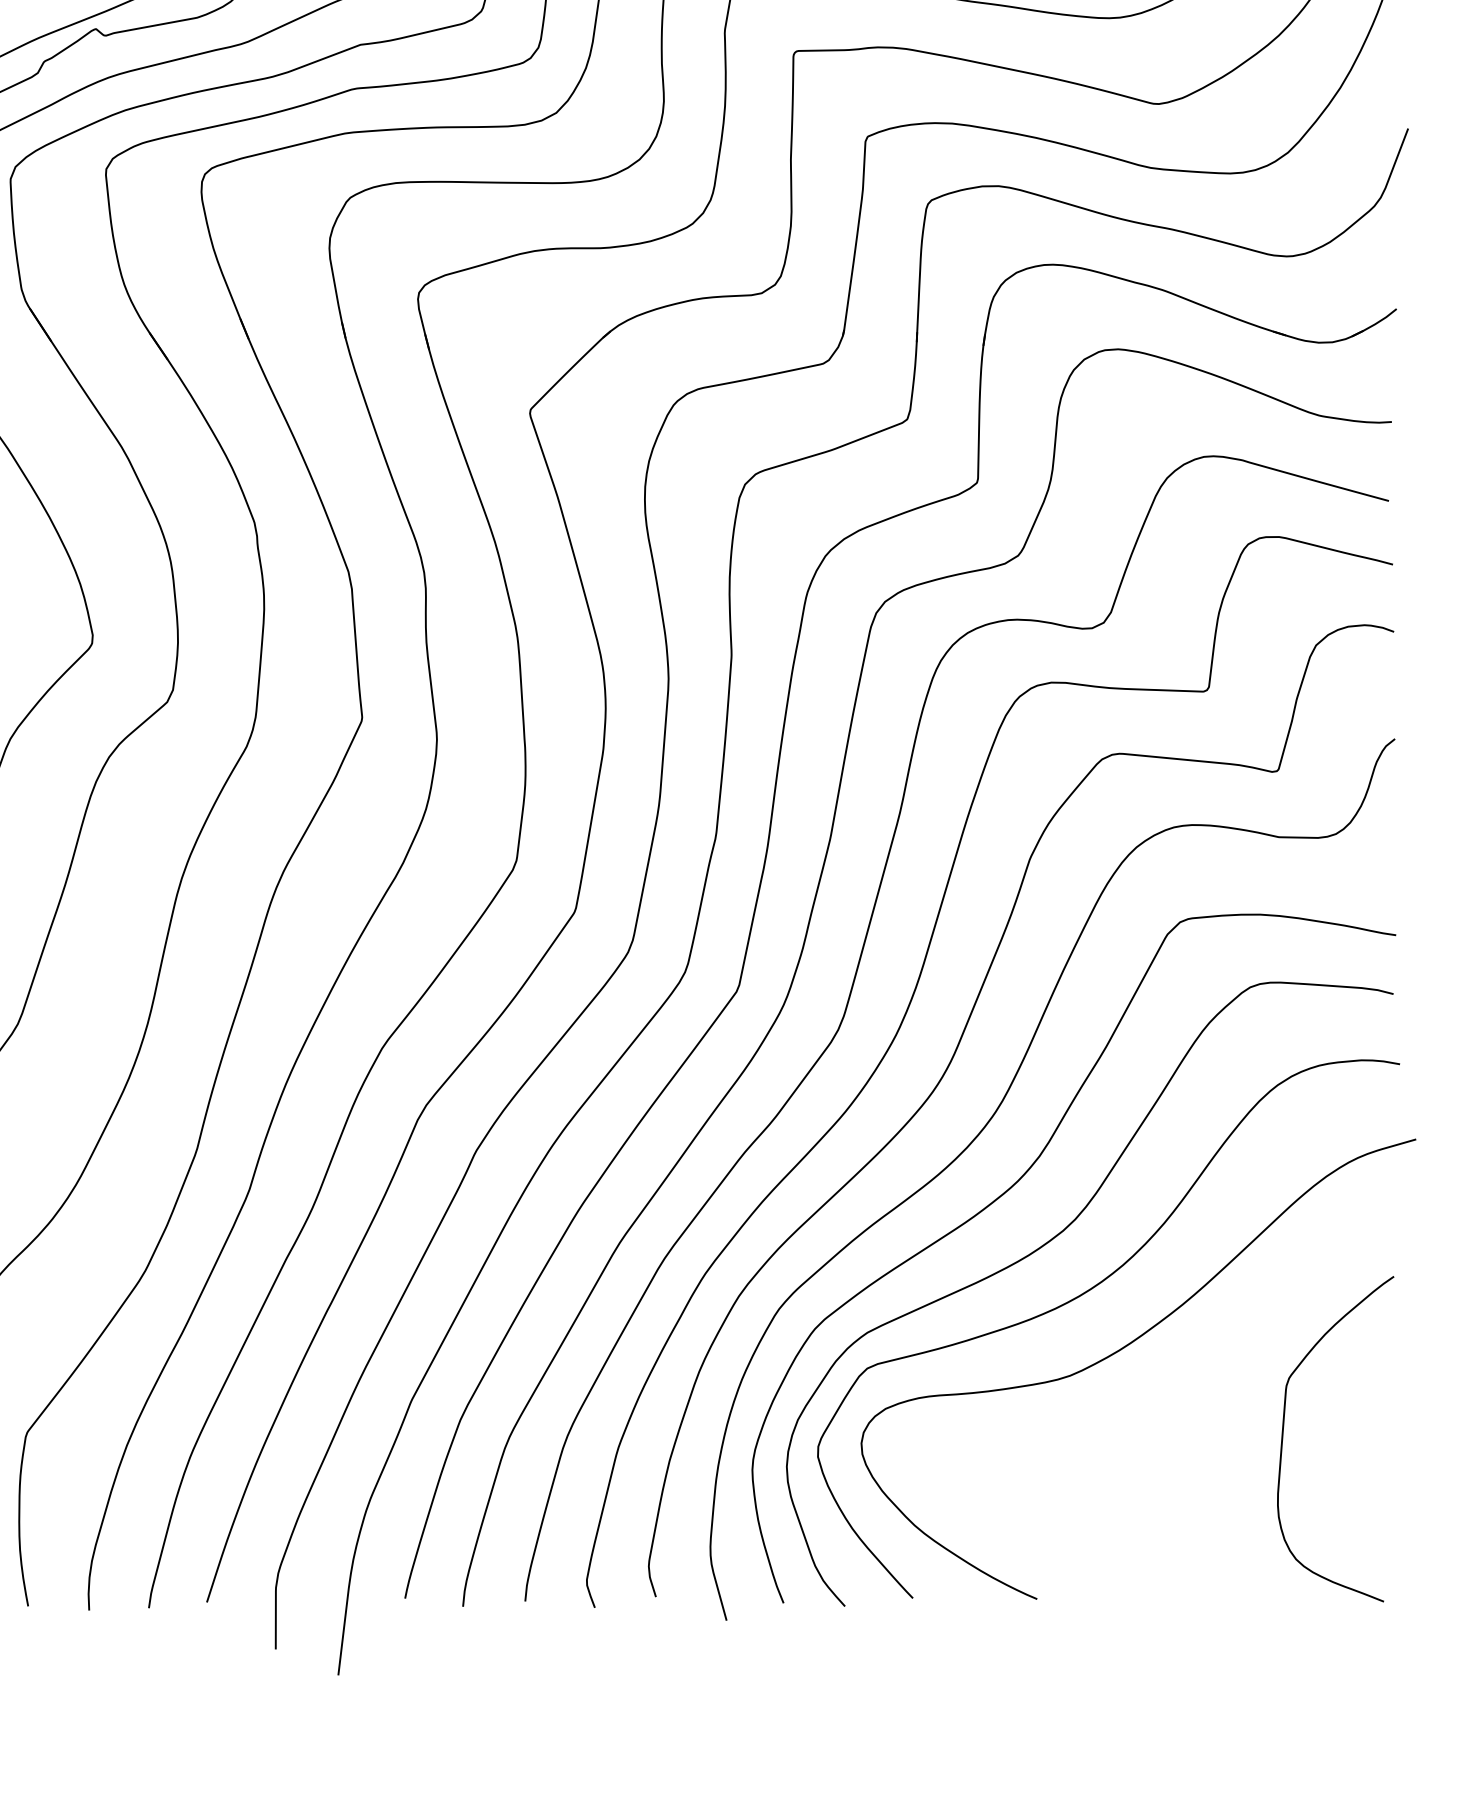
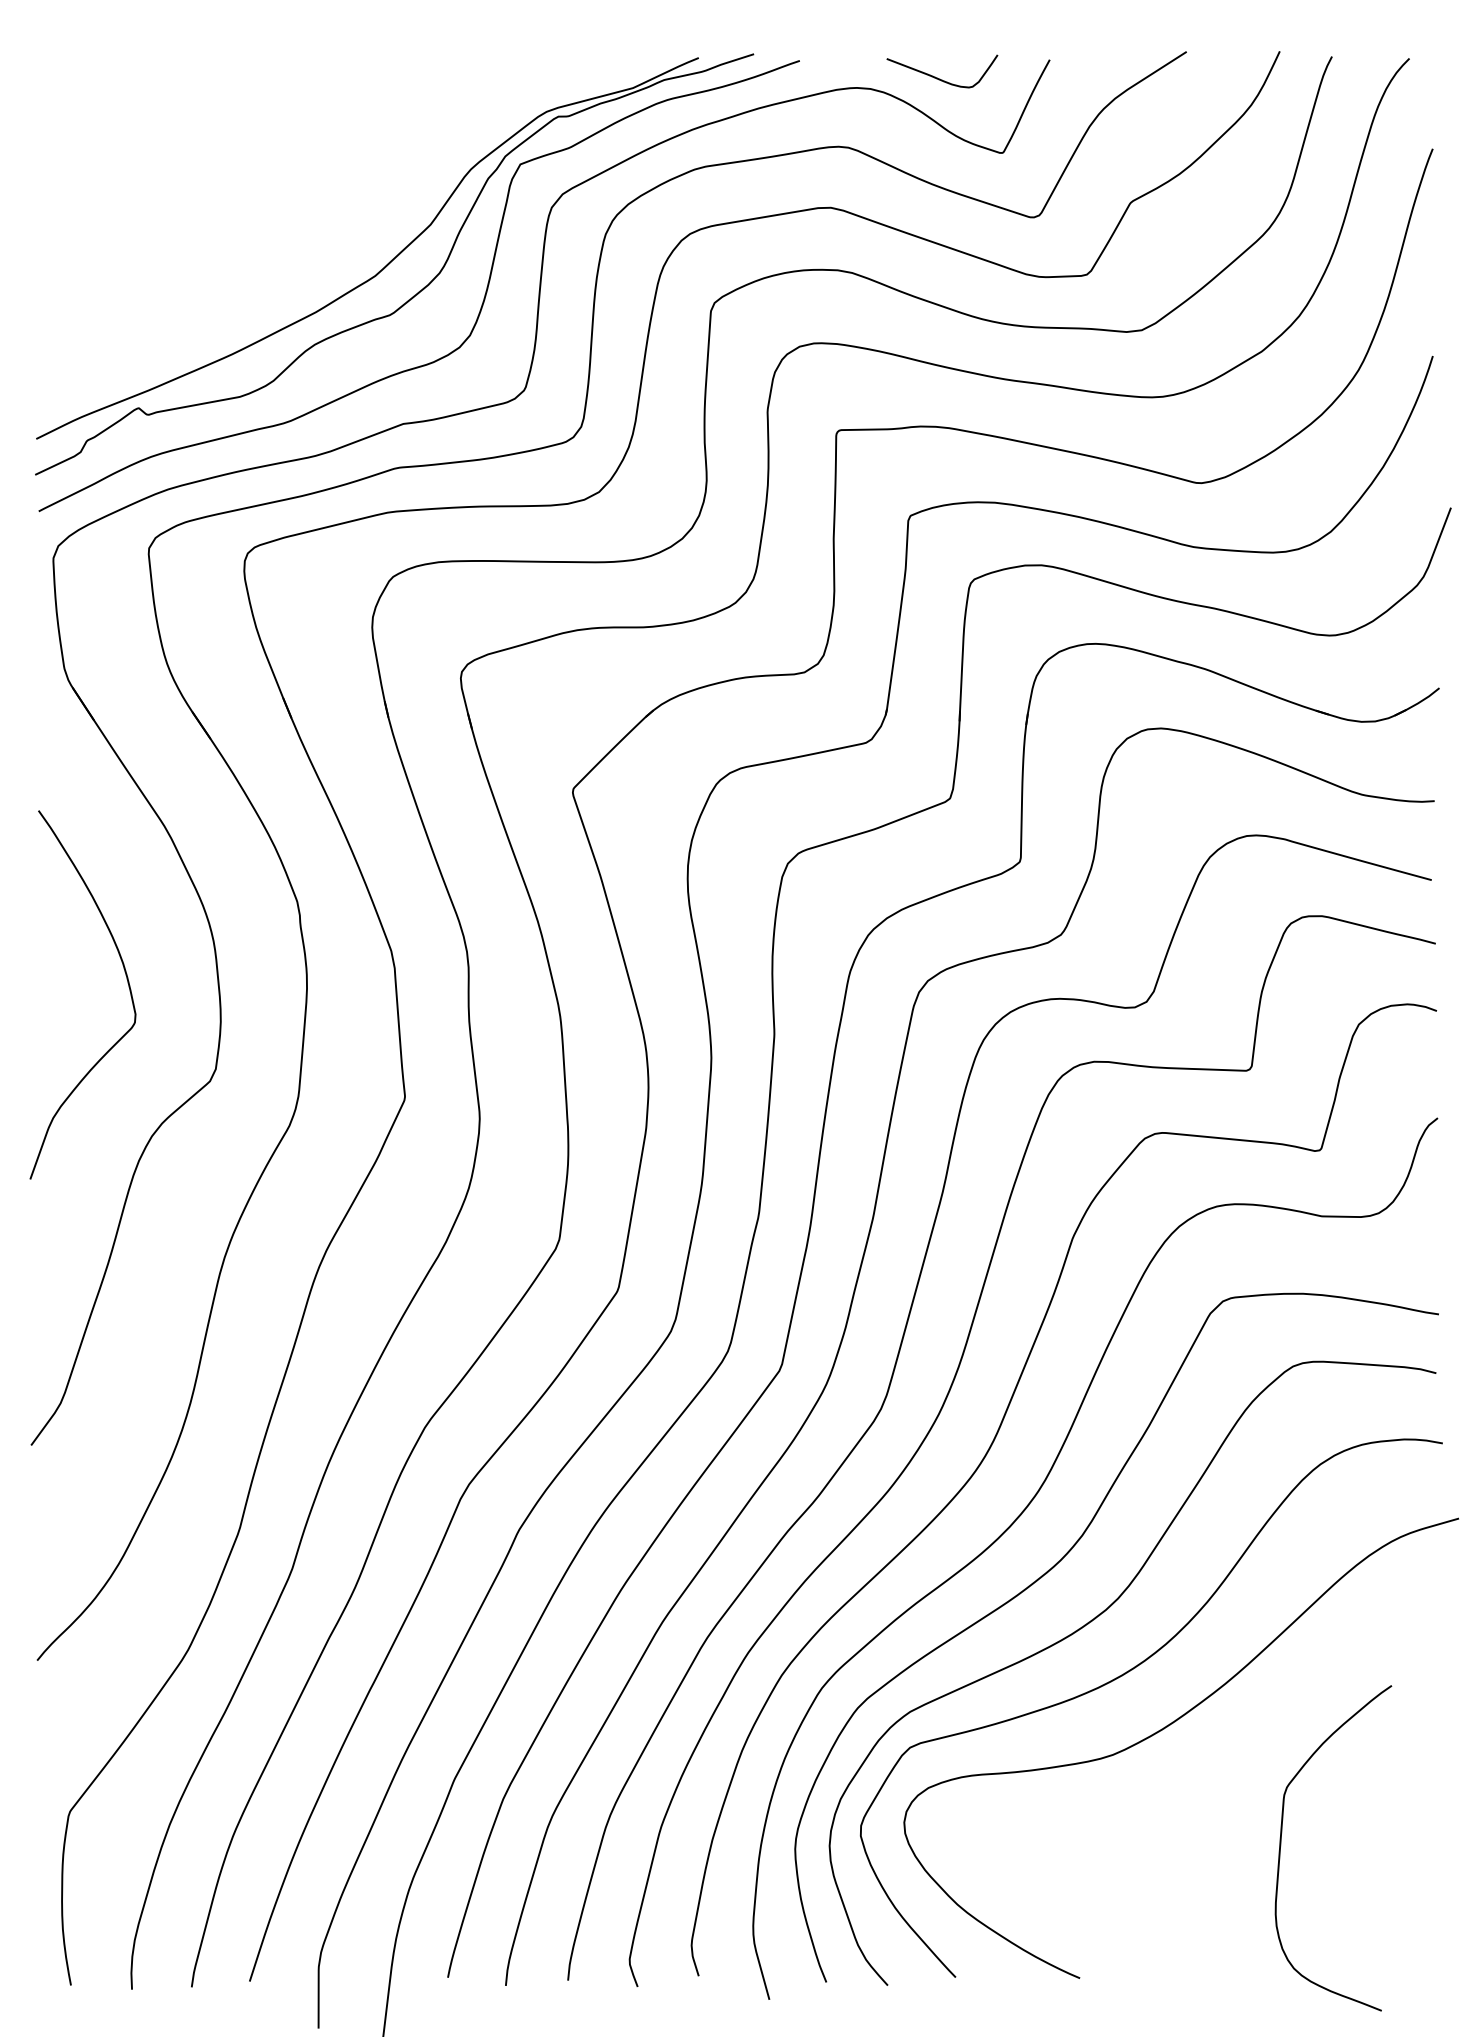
curve: (1283, 1437) -> (1281, 1846), moved

